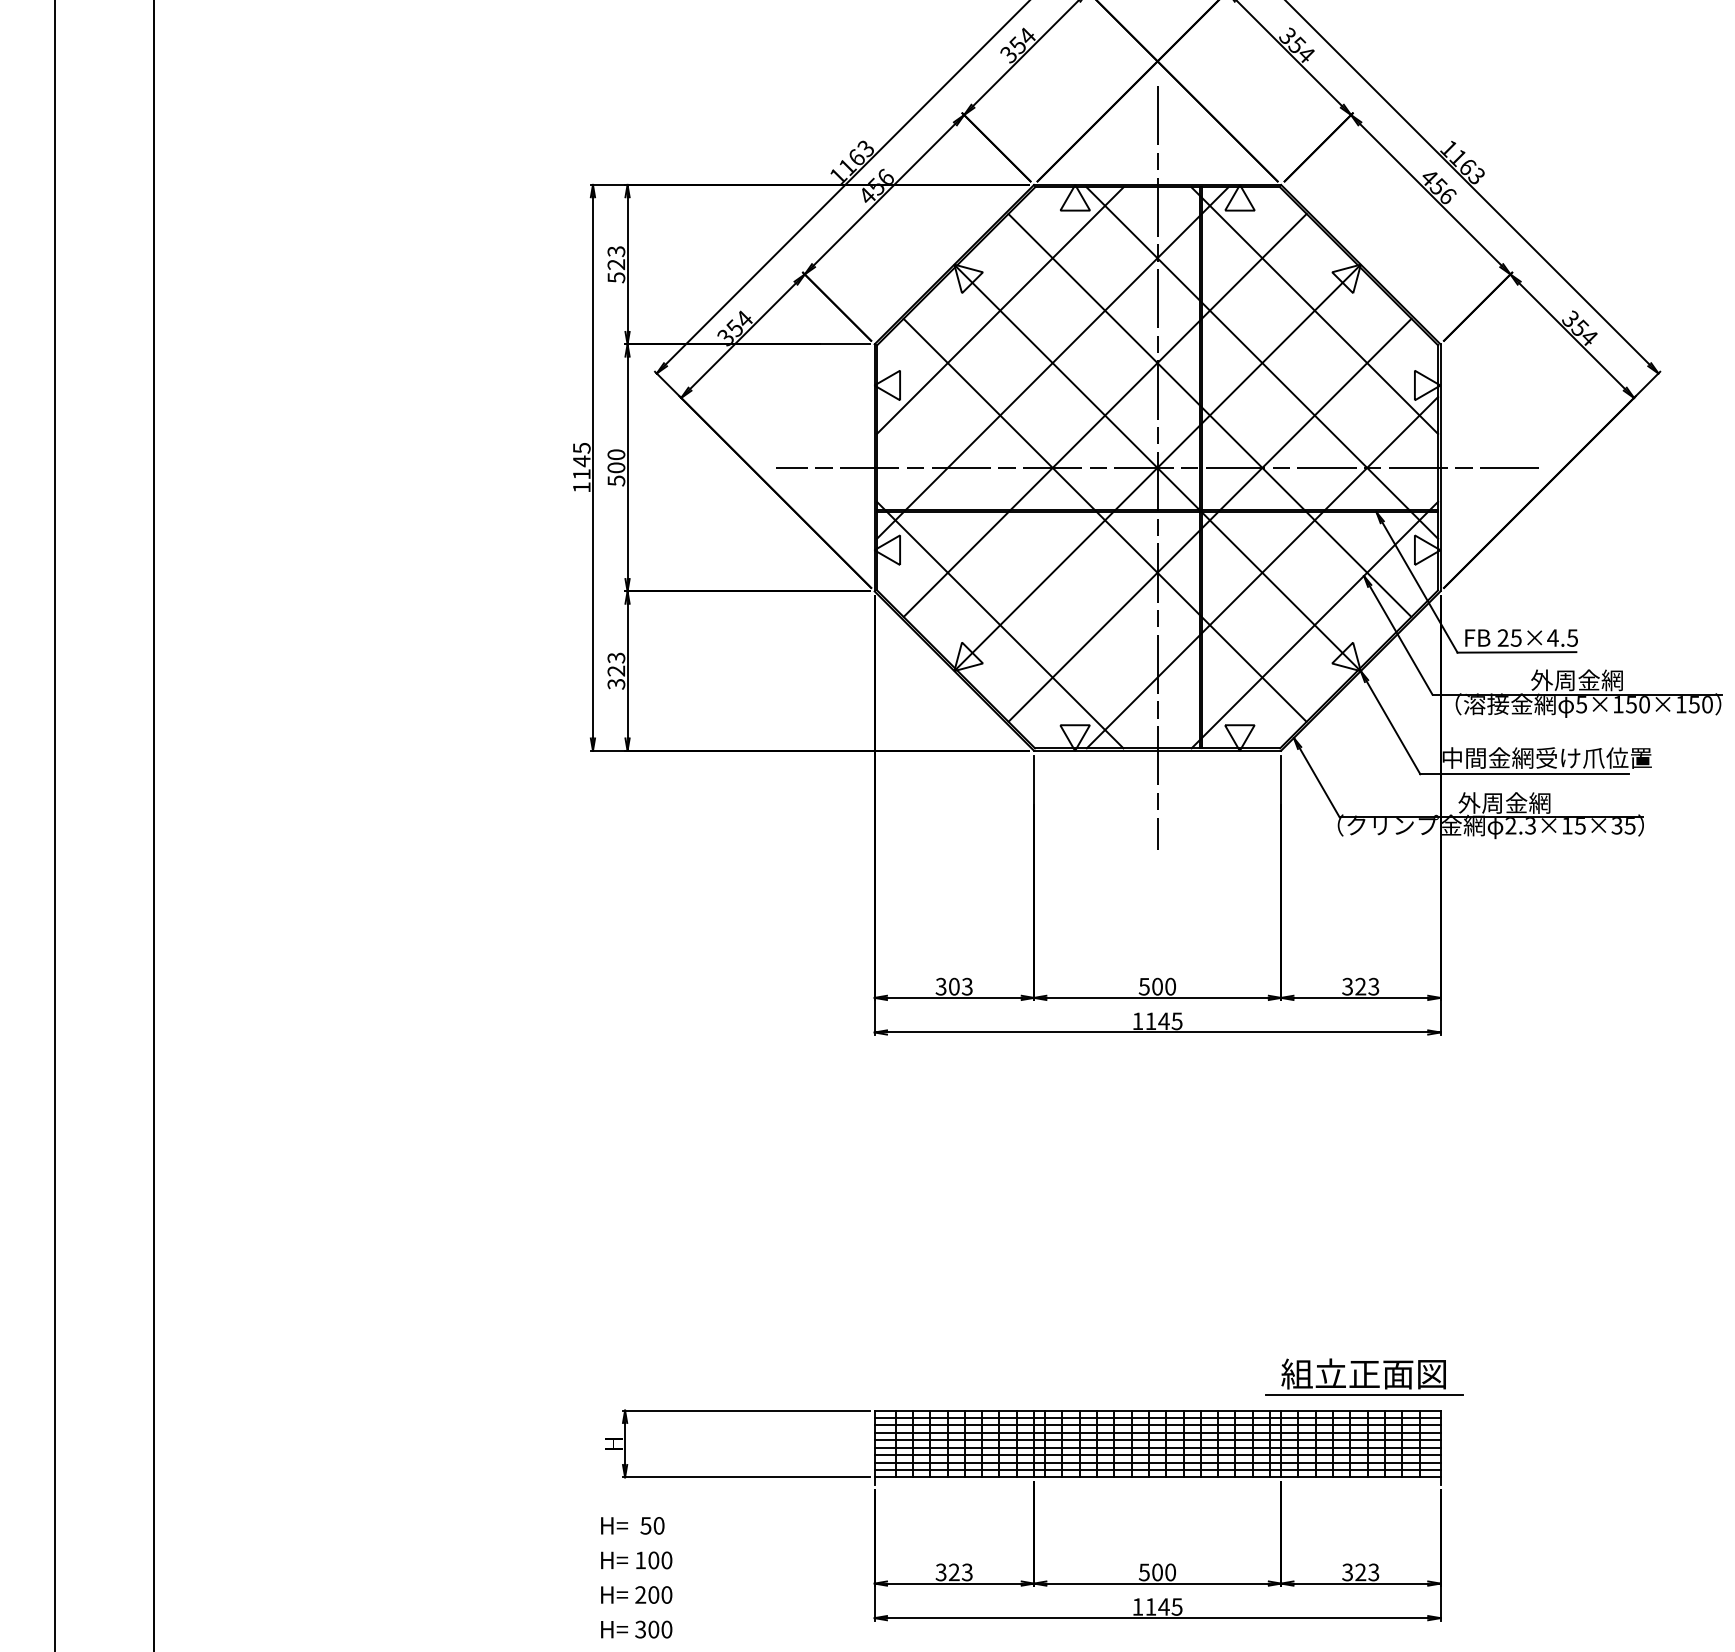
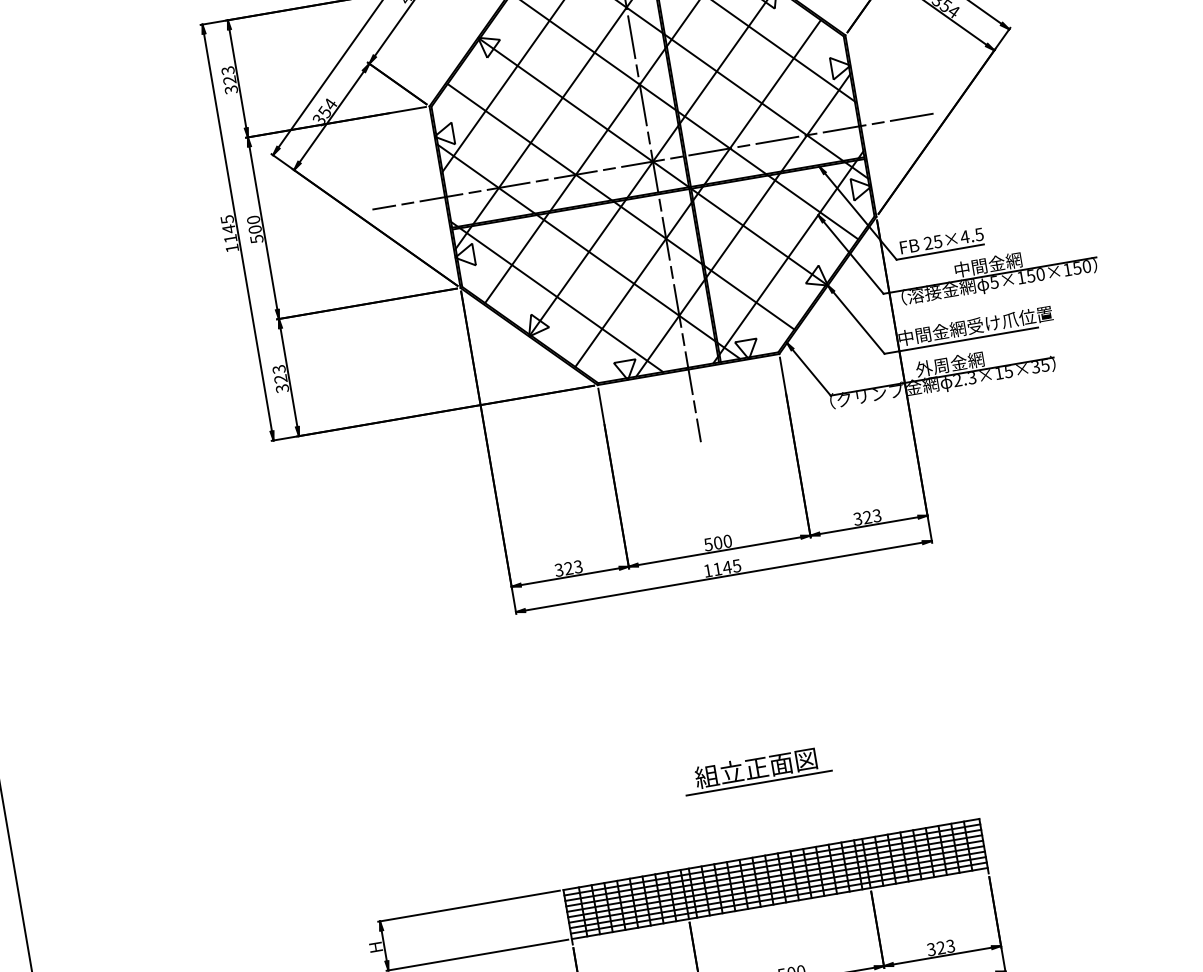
text: (615, 277) -> (230, 89), 523 -> 323
line: (1052, 572) -> (588, 251), added
text: (1553, 680) -> (970, 268), 外周金網 -> 中間金網
text: (953, 986) -> (568, 568), 303 -> 323
part: (1364, 1376) -> (756, 769), moved

